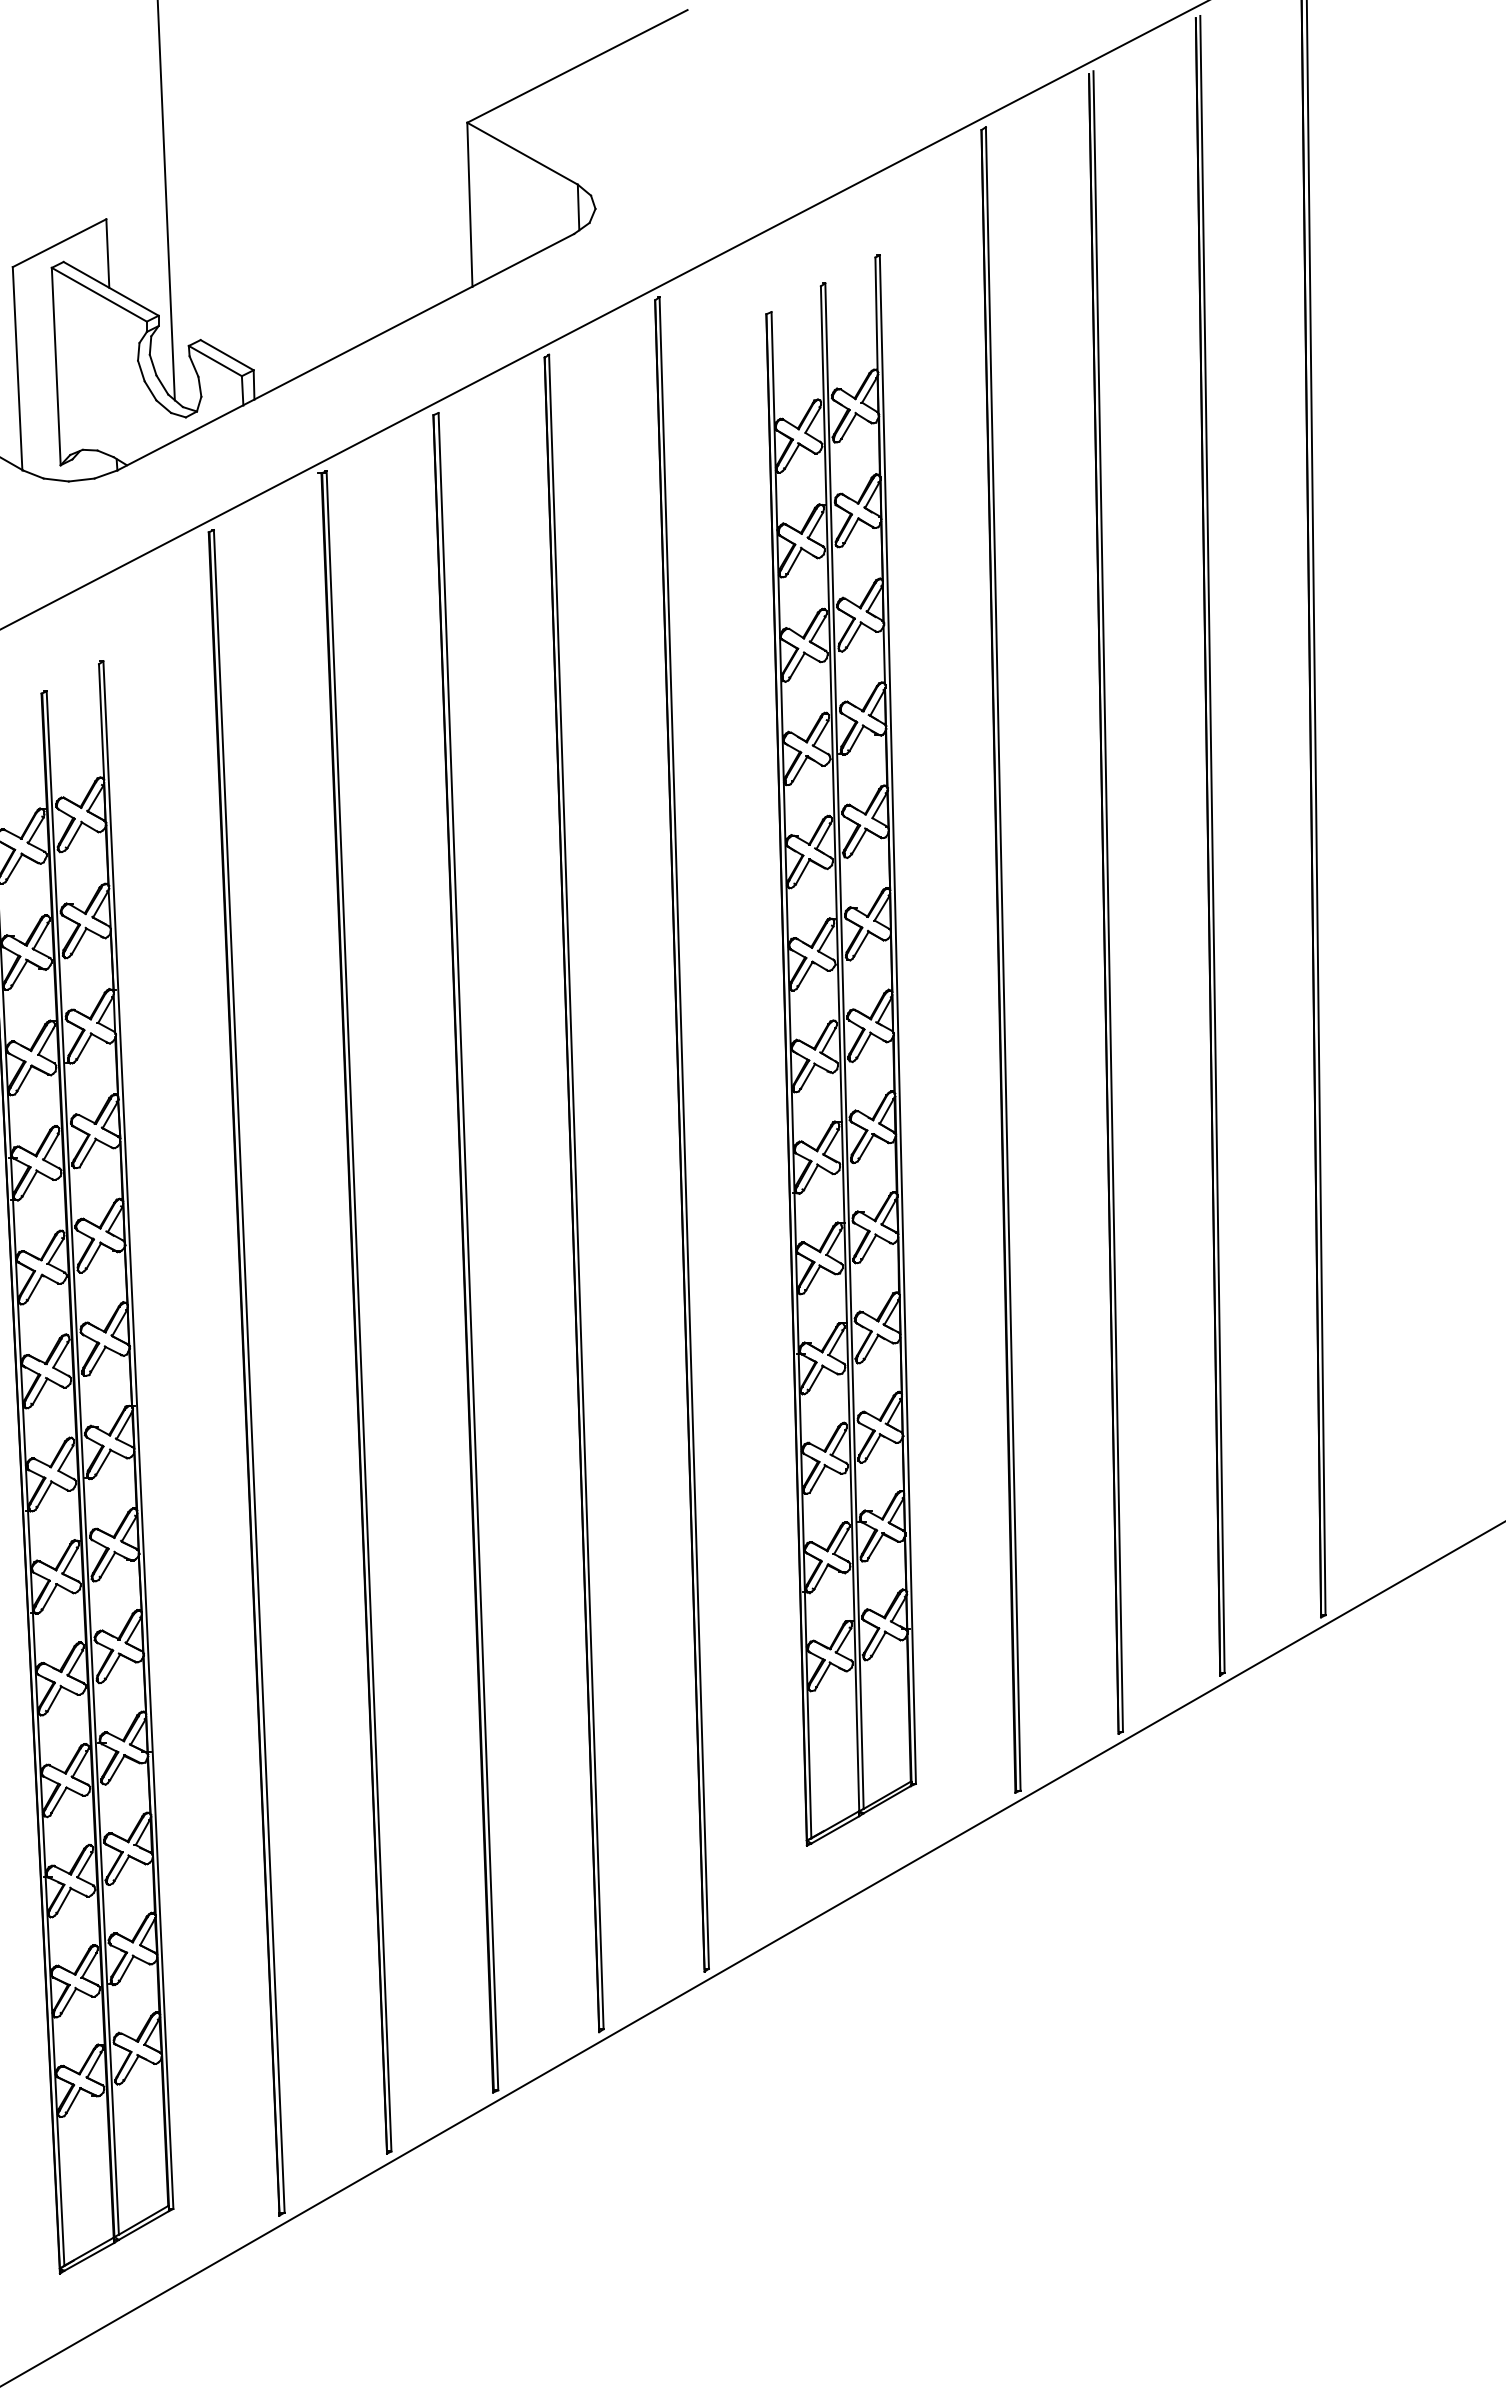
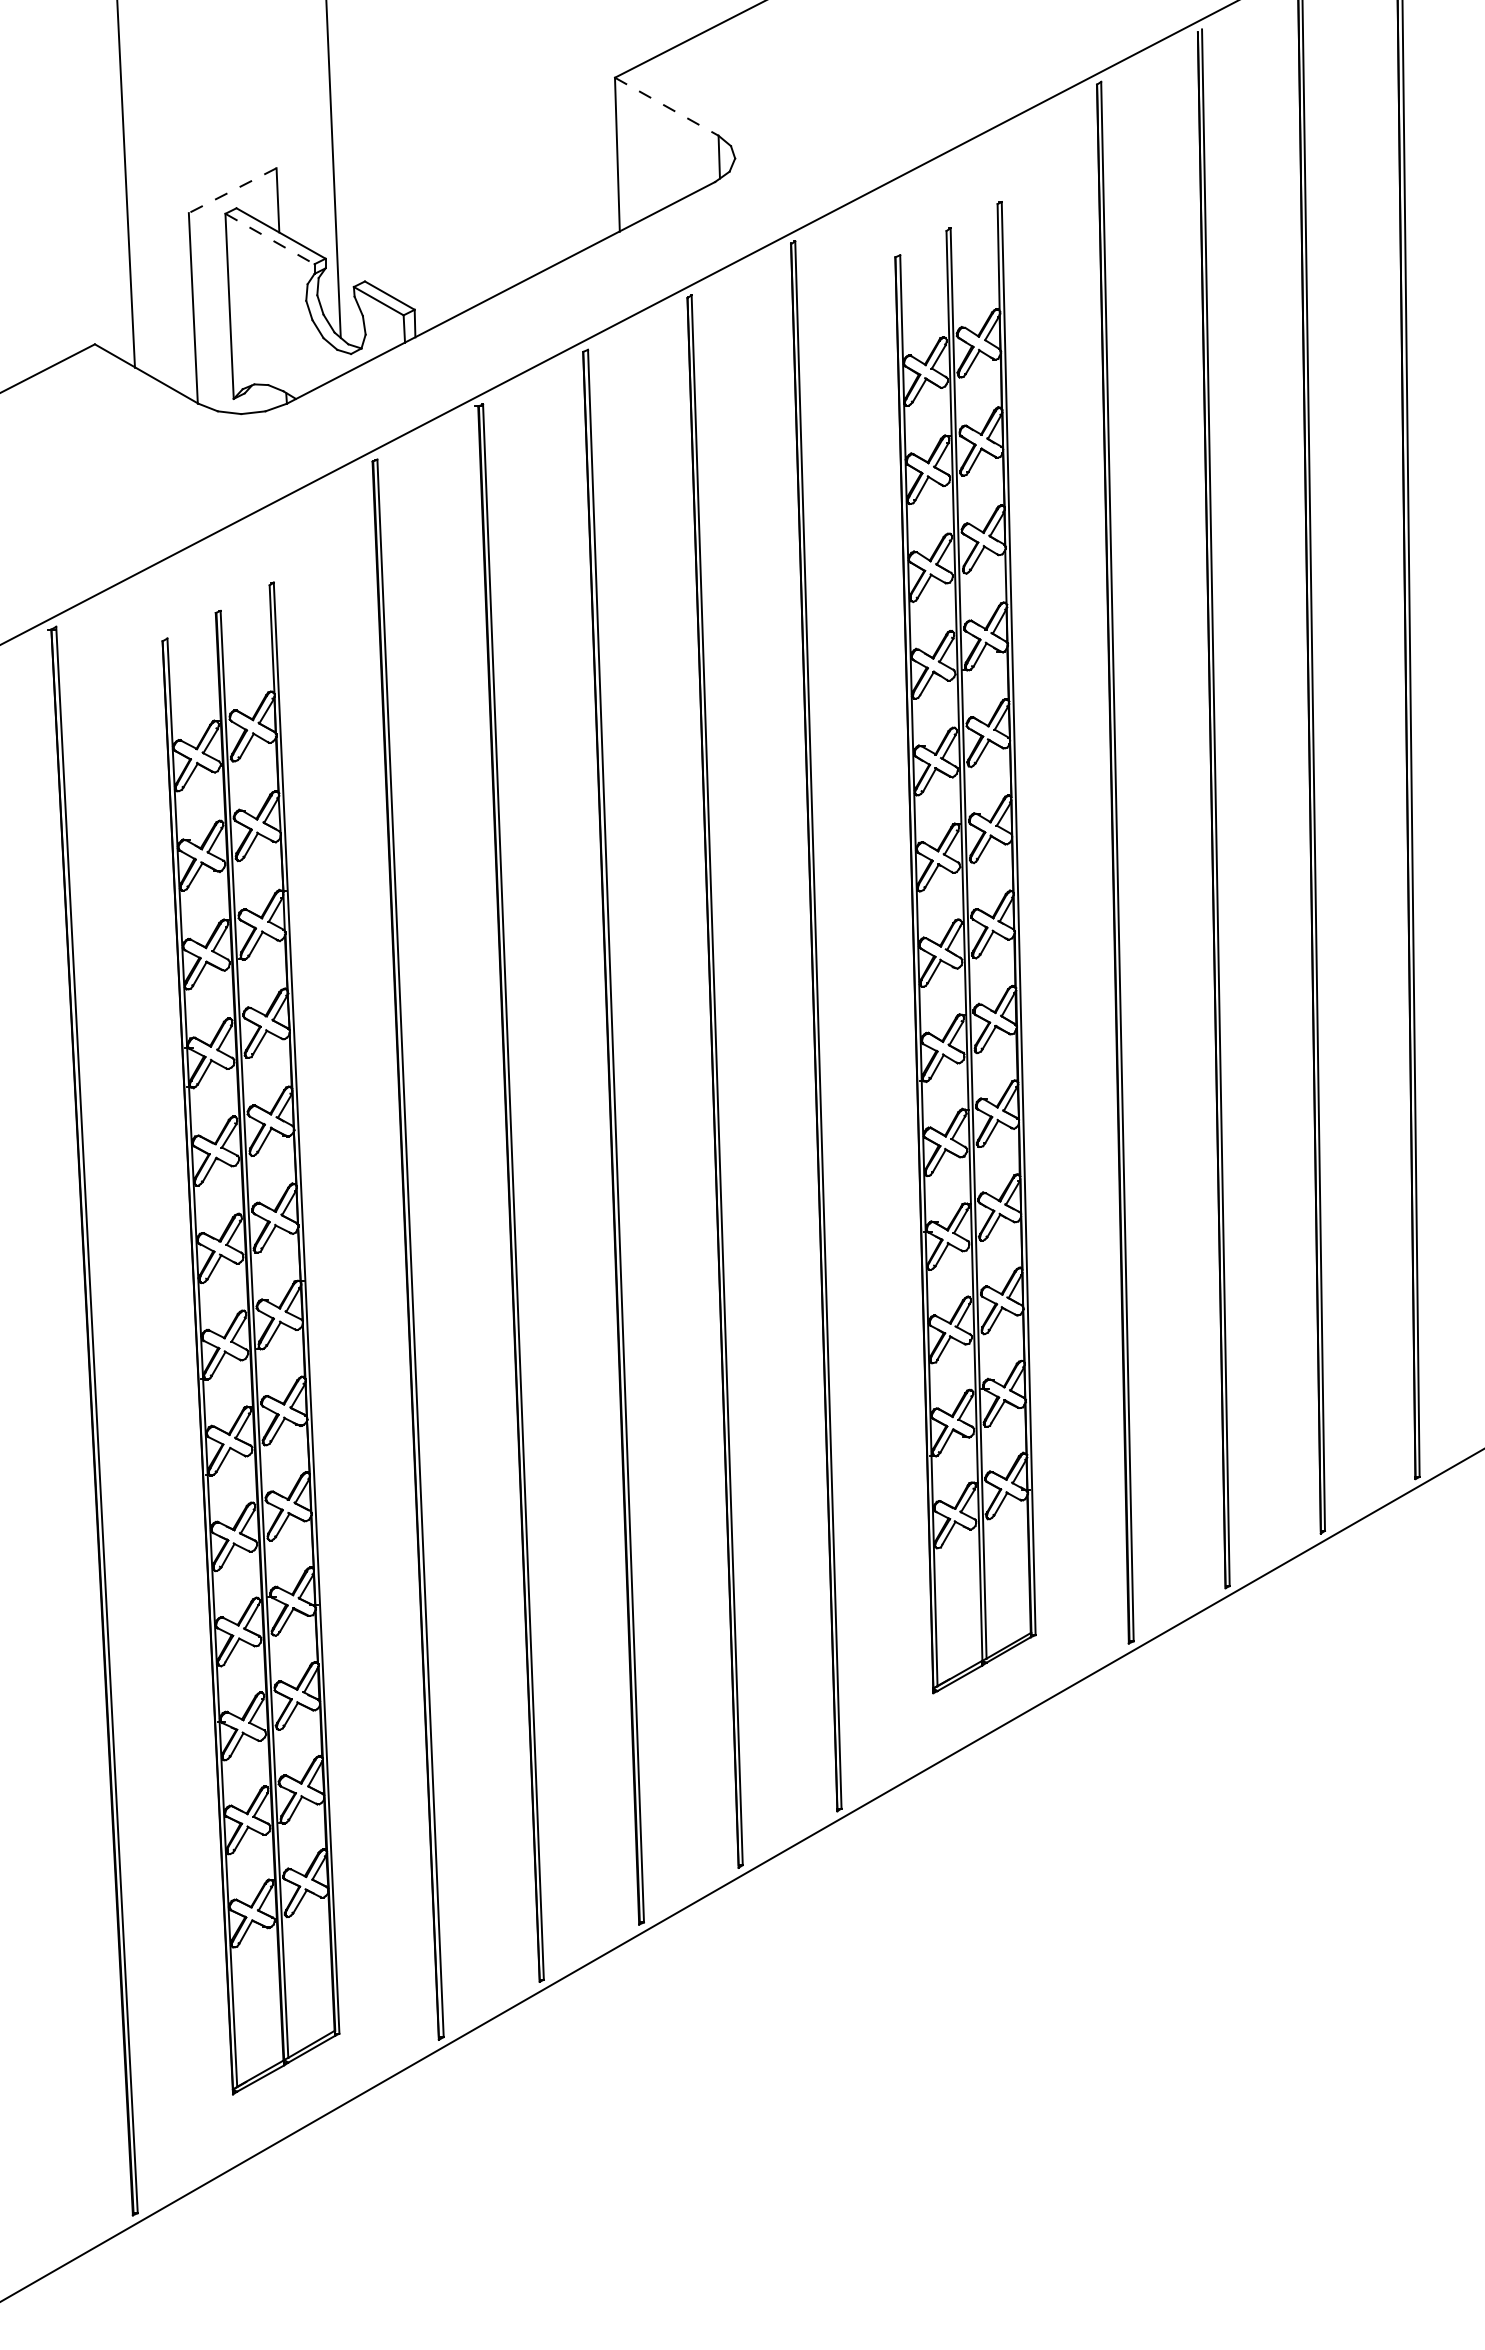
line: (523, 154) -> (667, 107), solid -> dashed
line: (59, 243) -> (232, 190), solid -> dashed
line: (99, 295) -> (270, 239), solid -> dashed

